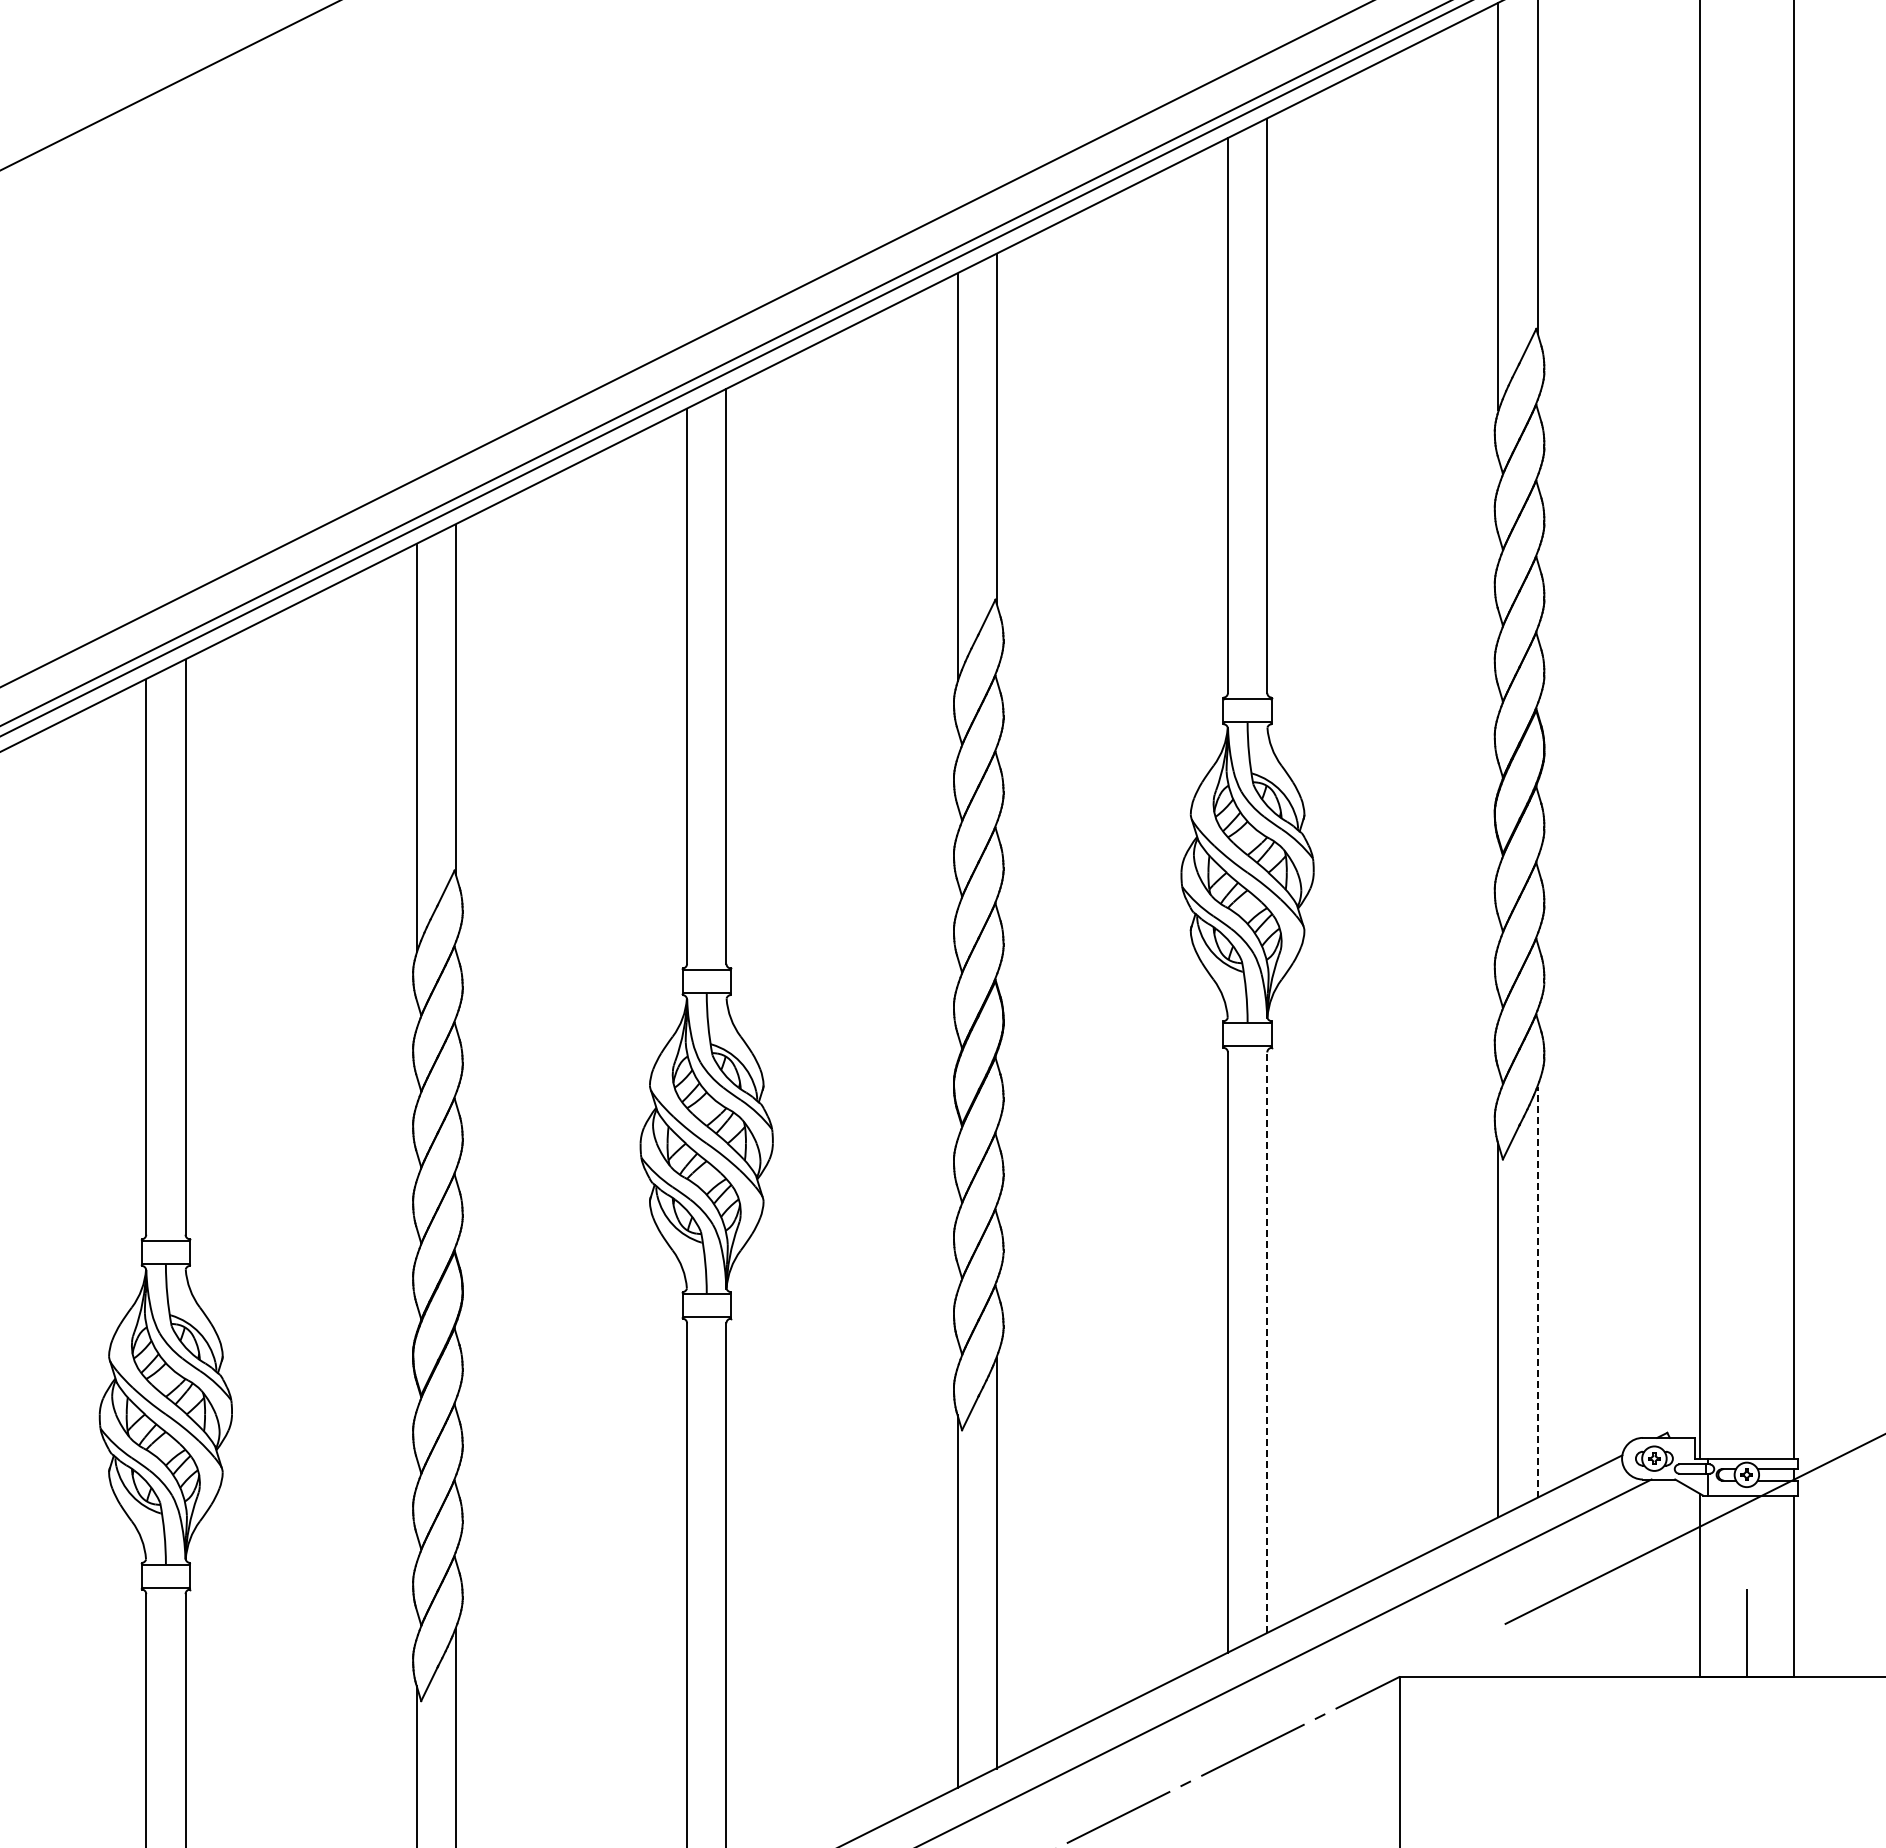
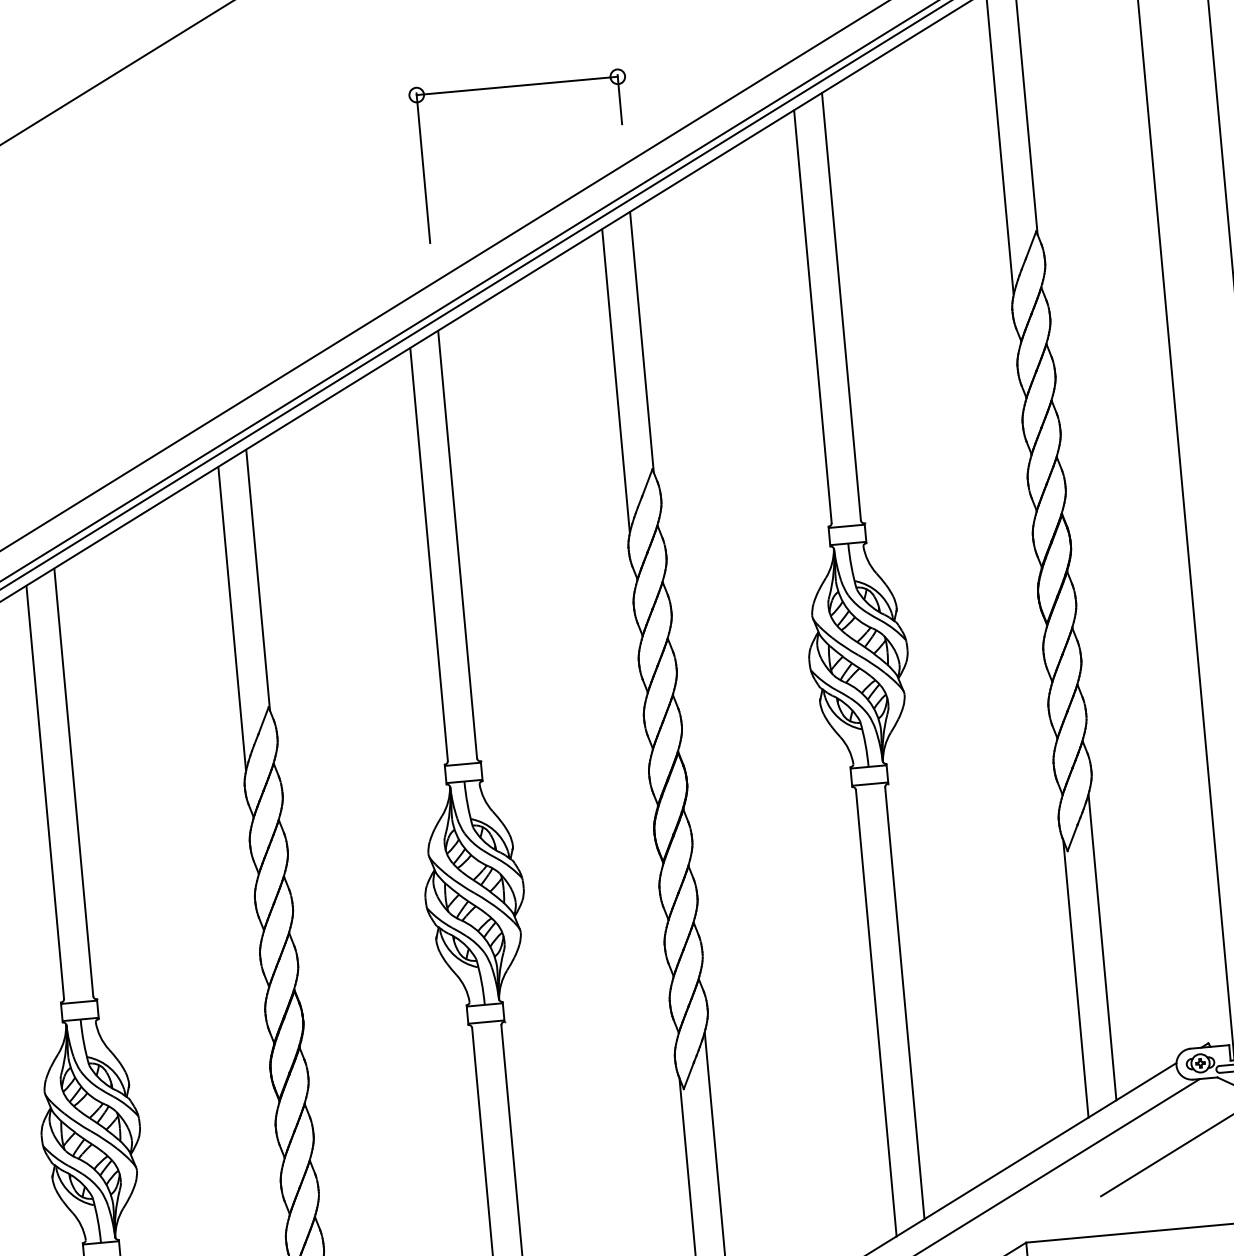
part: (861, 72) -> (517, 86), added
line: (1537, 1291) -> (1102, 946), dashed -> solid
line: (1267, 1342) -> (905, 1003), dashed -> solid

